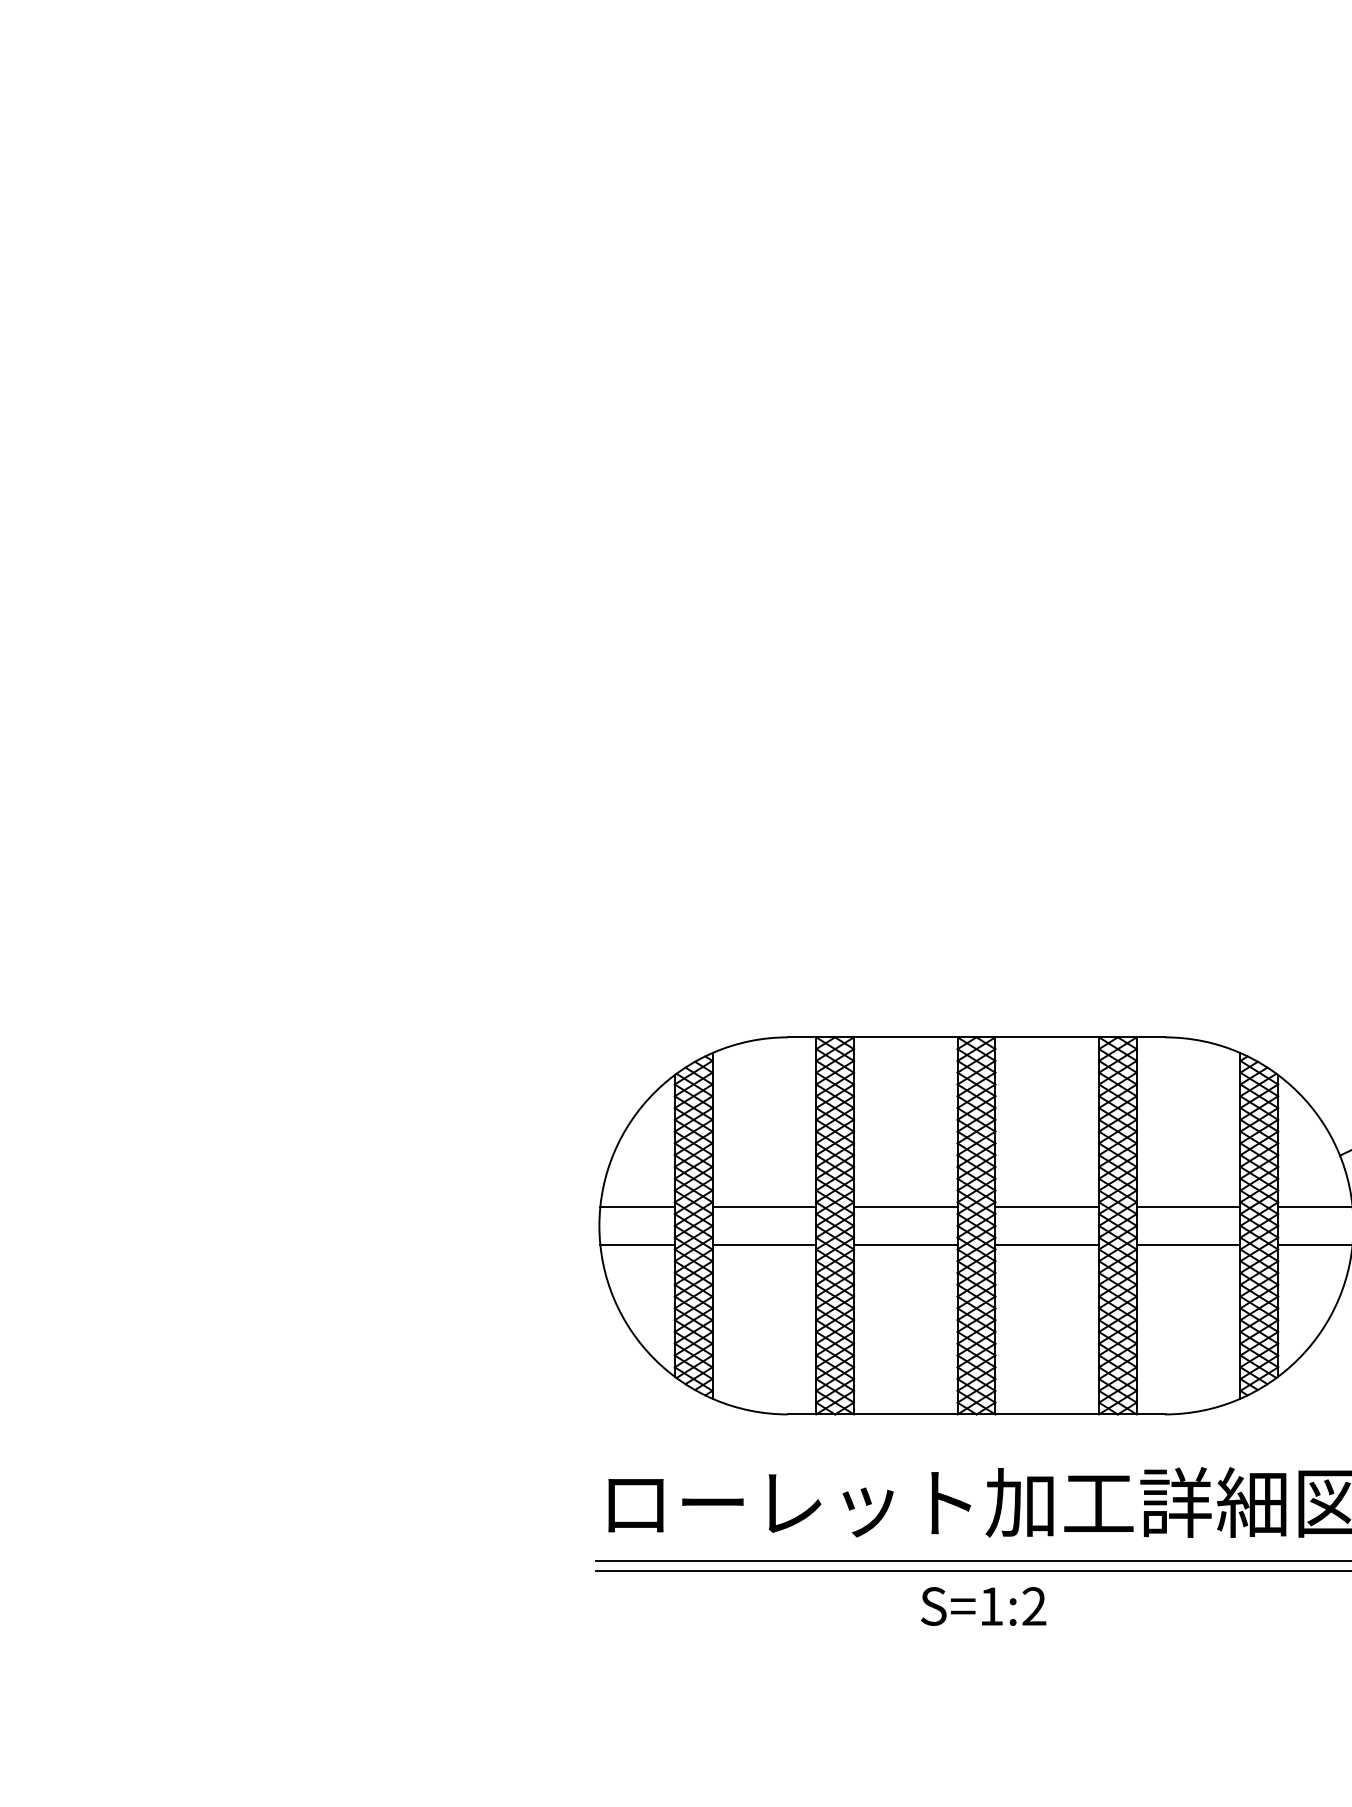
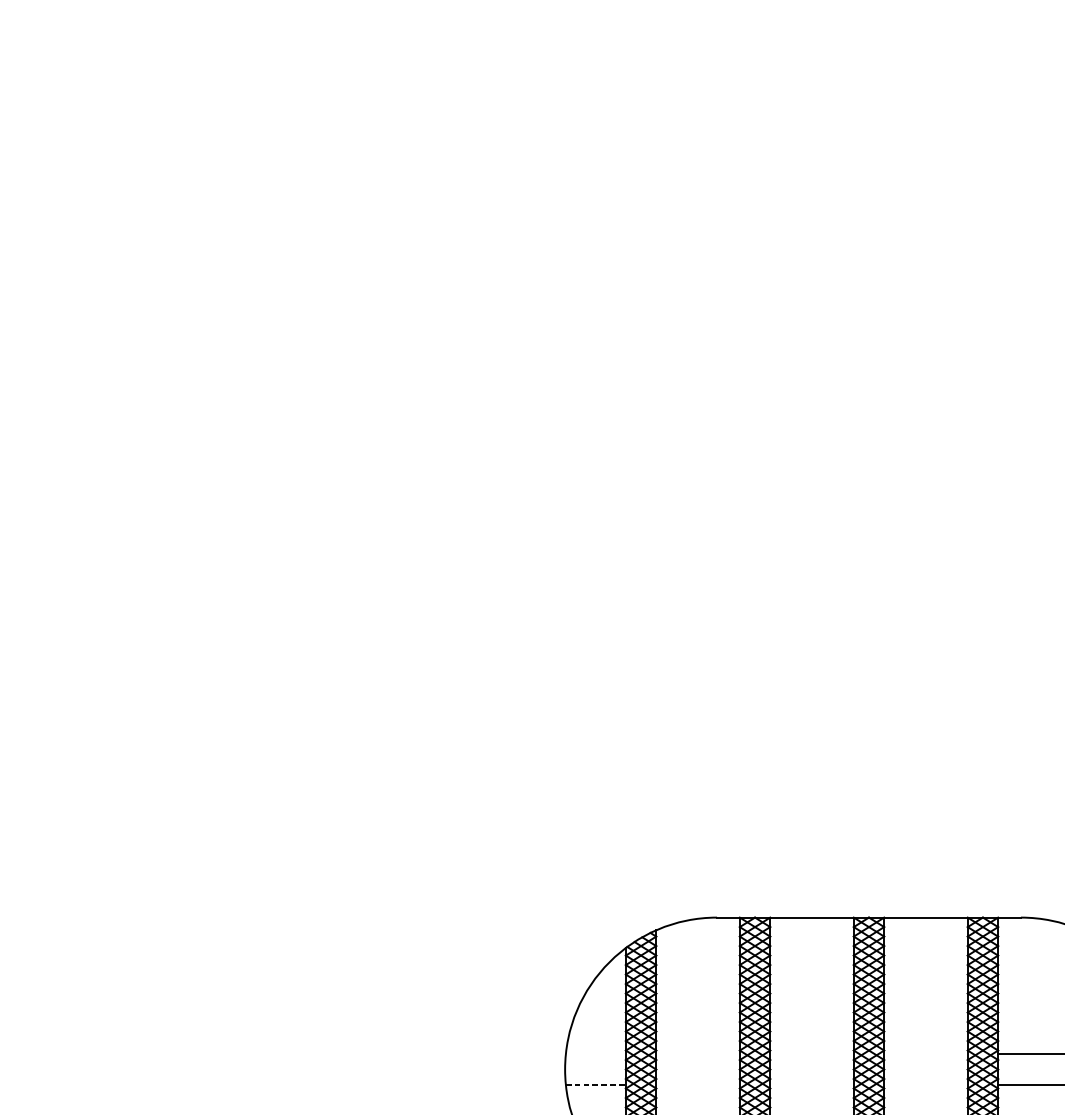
line: (637, 1207) -> (595, 1054), removed
line: (764, 1207) -> (698, 1054), removed
line: (905, 1207) -> (811, 1054), removed
line: (1047, 1207) -> (926, 1054), removed
line: (638, 1244) -> (596, 1084), solid -> dashed
line: (764, 1244) -> (698, 1084), removed
line: (905, 1244) -> (811, 1084), removed
line: (1047, 1244) -> (926, 1084), removed

